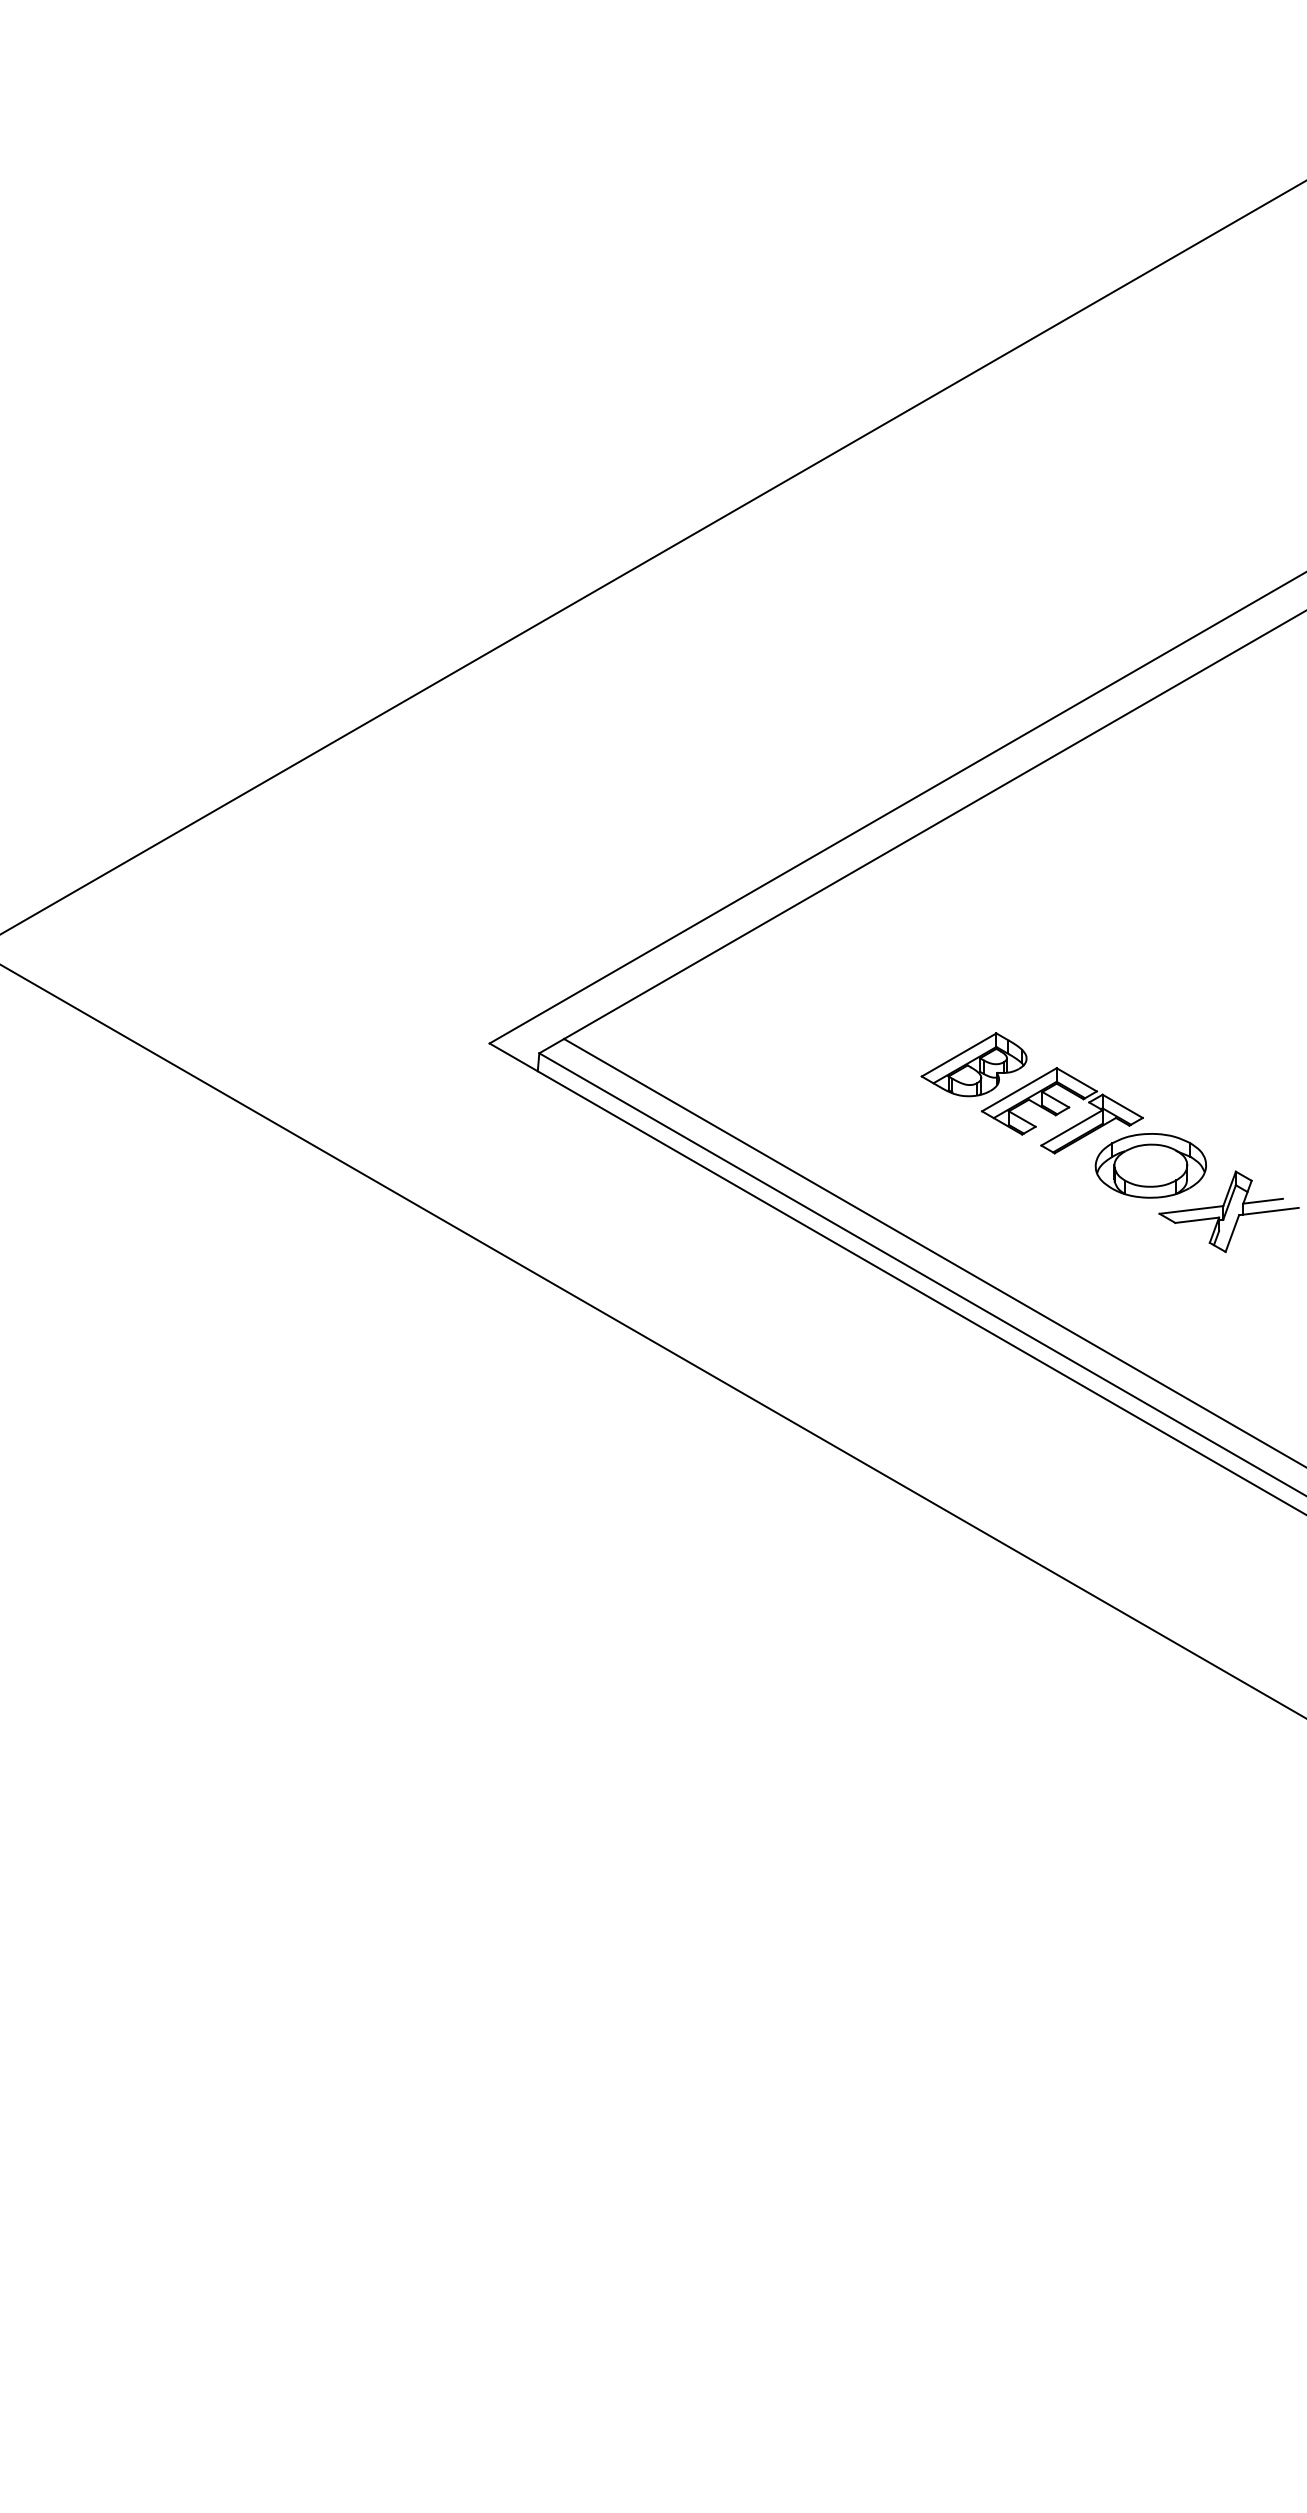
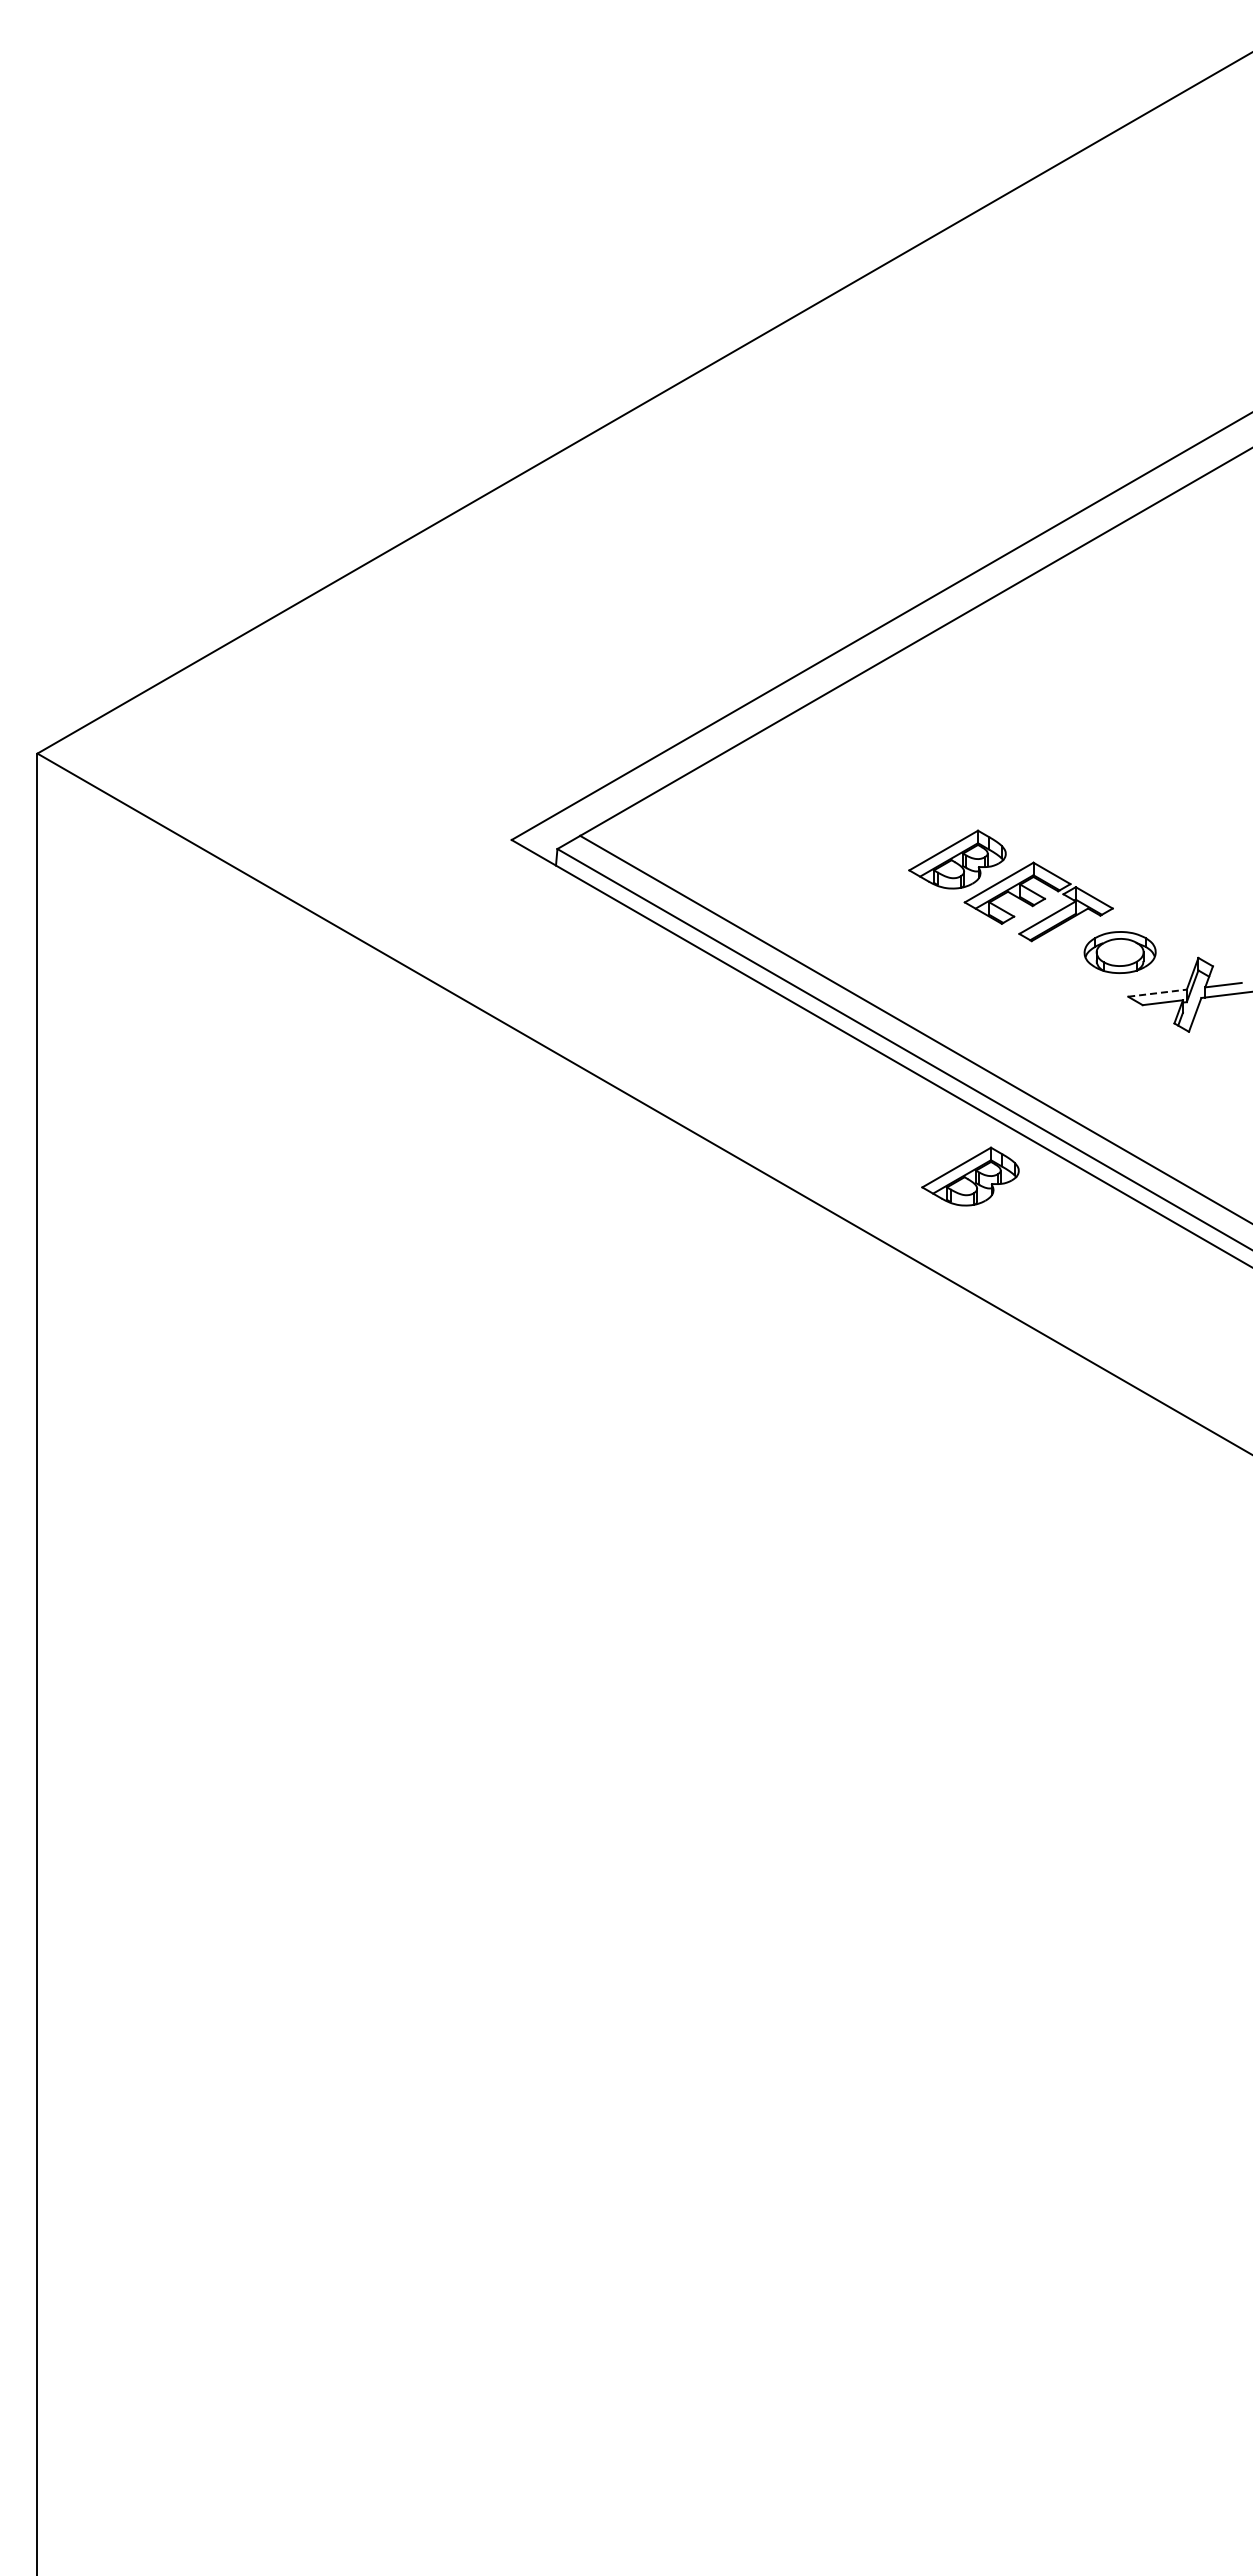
part: (1150, 1165) -> (1119, 952), size x0.7
line: (1191, 1210) -> (1157, 993), solid -> dashed
part: (988, 1409) -> (970, 1176), added

